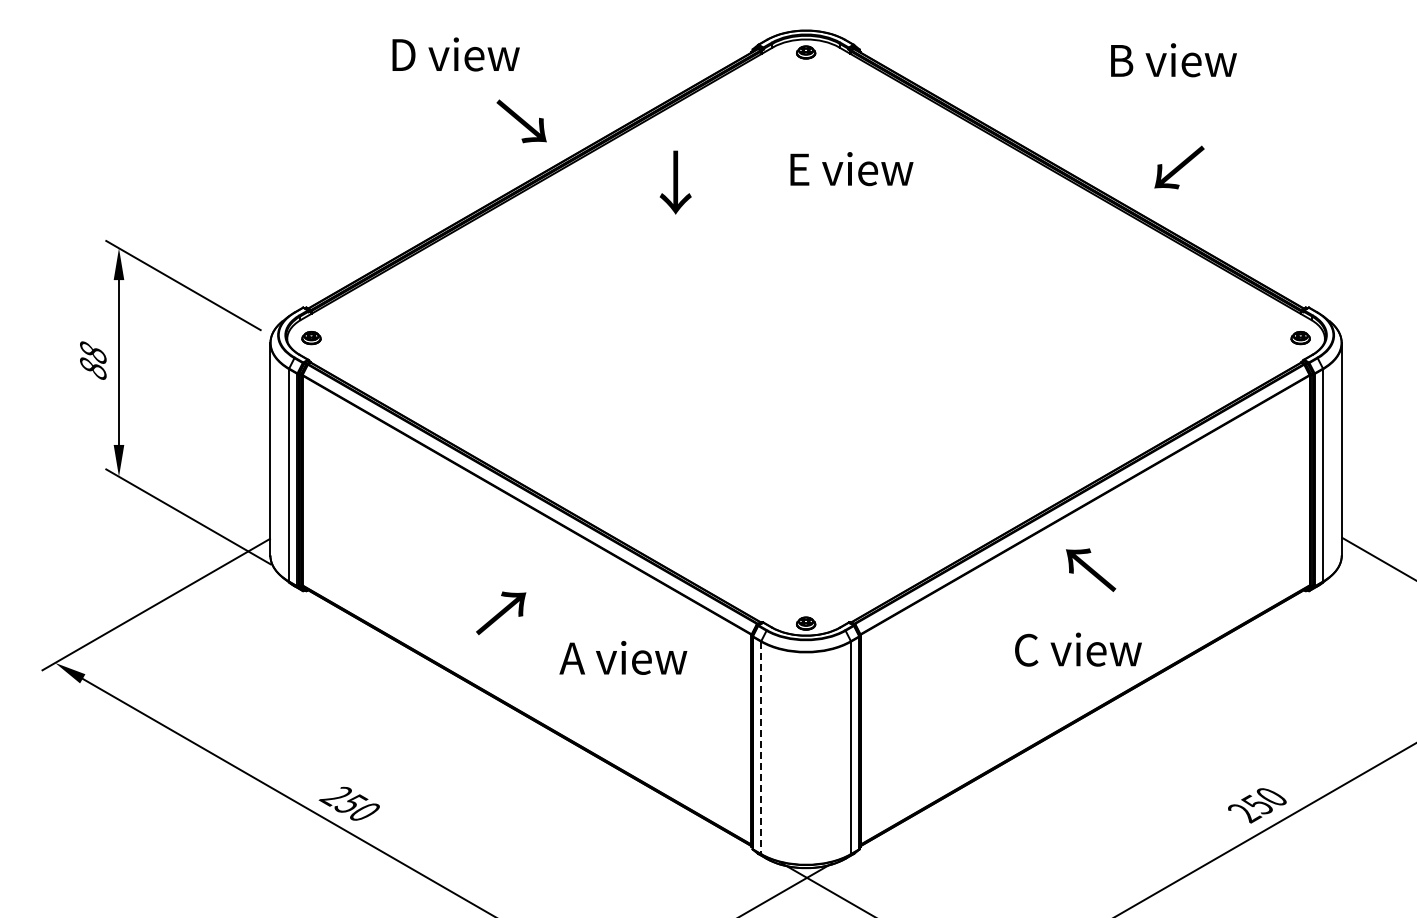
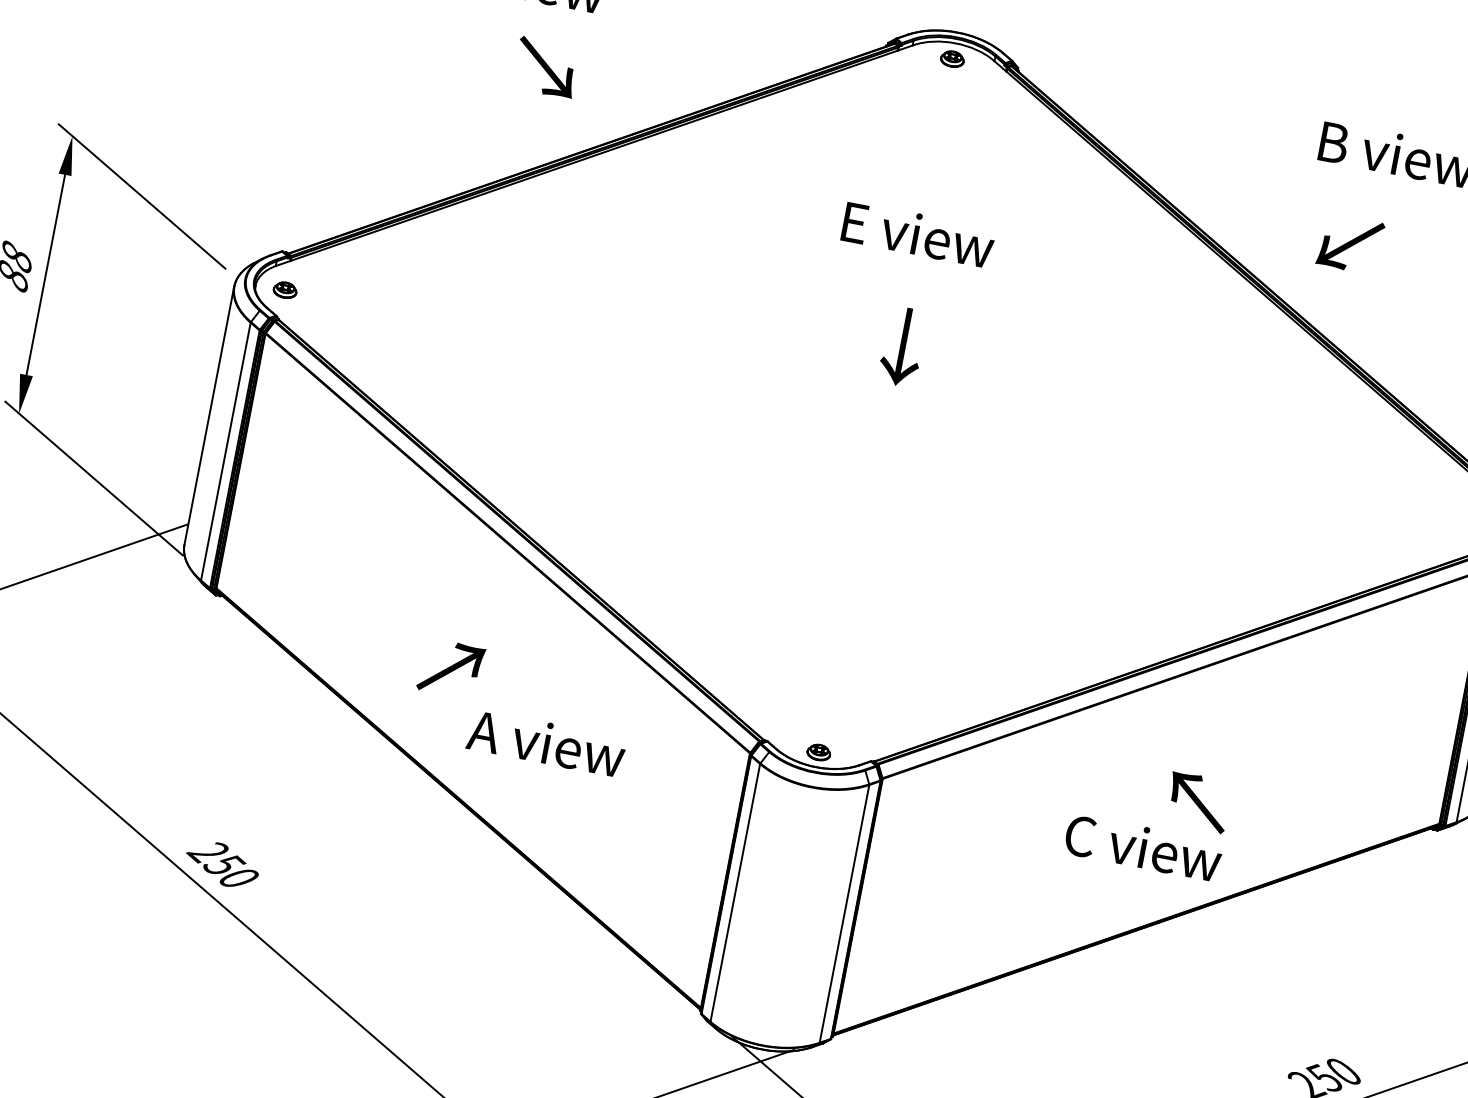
text: (521, 121) -> (545, 67), moved
text: (1179, 167) -> (1350, 244), moved
text: (851, 169) -> (917, 235), moved
text: (675, 182) -> (902, 346), moved
text: (1091, 569) -> (1199, 801), moved
text: (623, 657) -> (546, 742), moved
line: (761, 748) -> (735, 893), dashed -> solid

